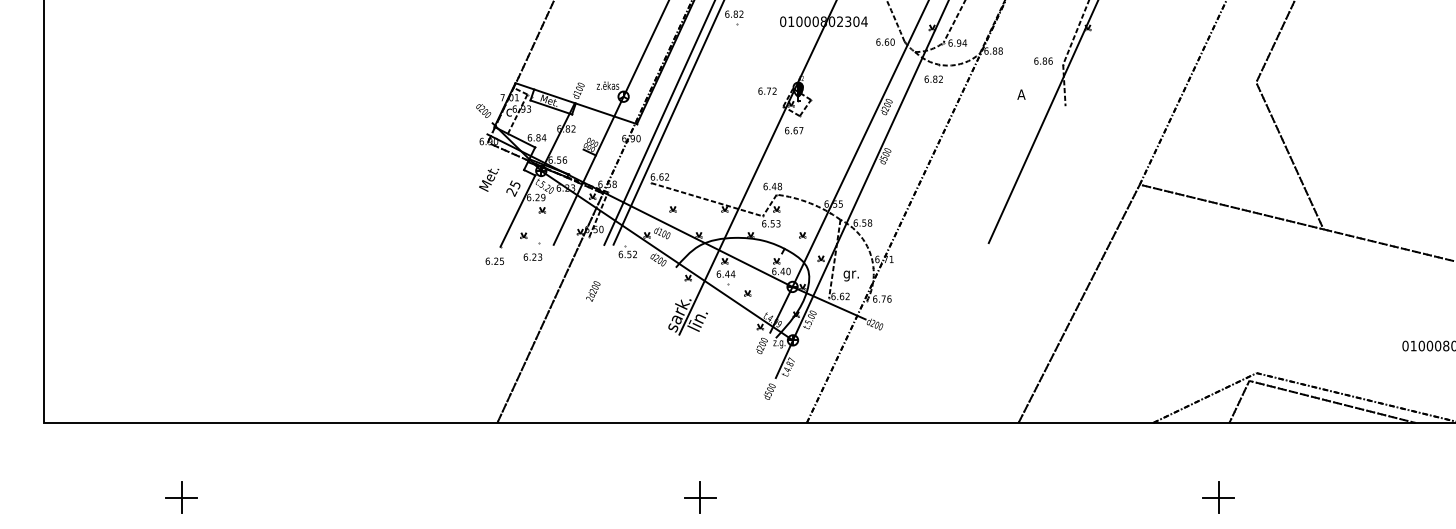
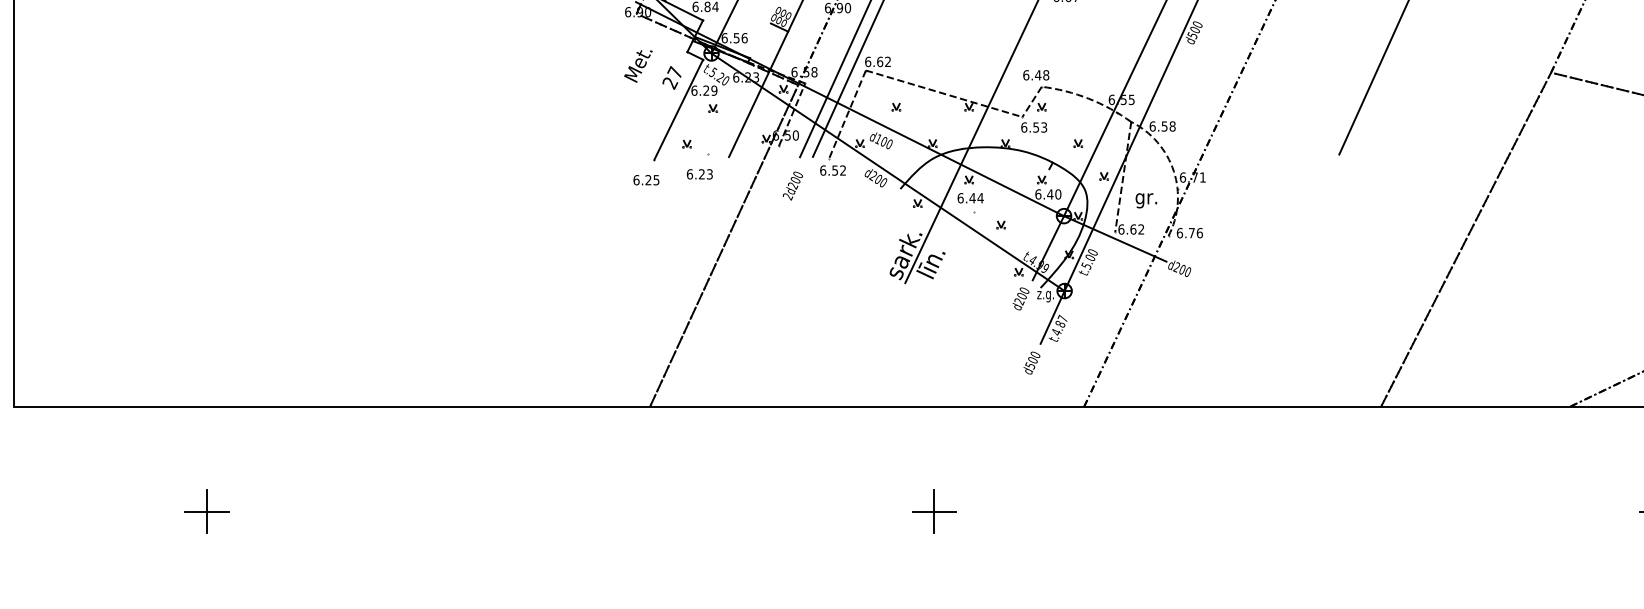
text: (514, 184) -> (673, 72), 25 -> 27
line: (637, 214) -> (846, 114), added
text: (593, 291) -> (793, 186), moved

